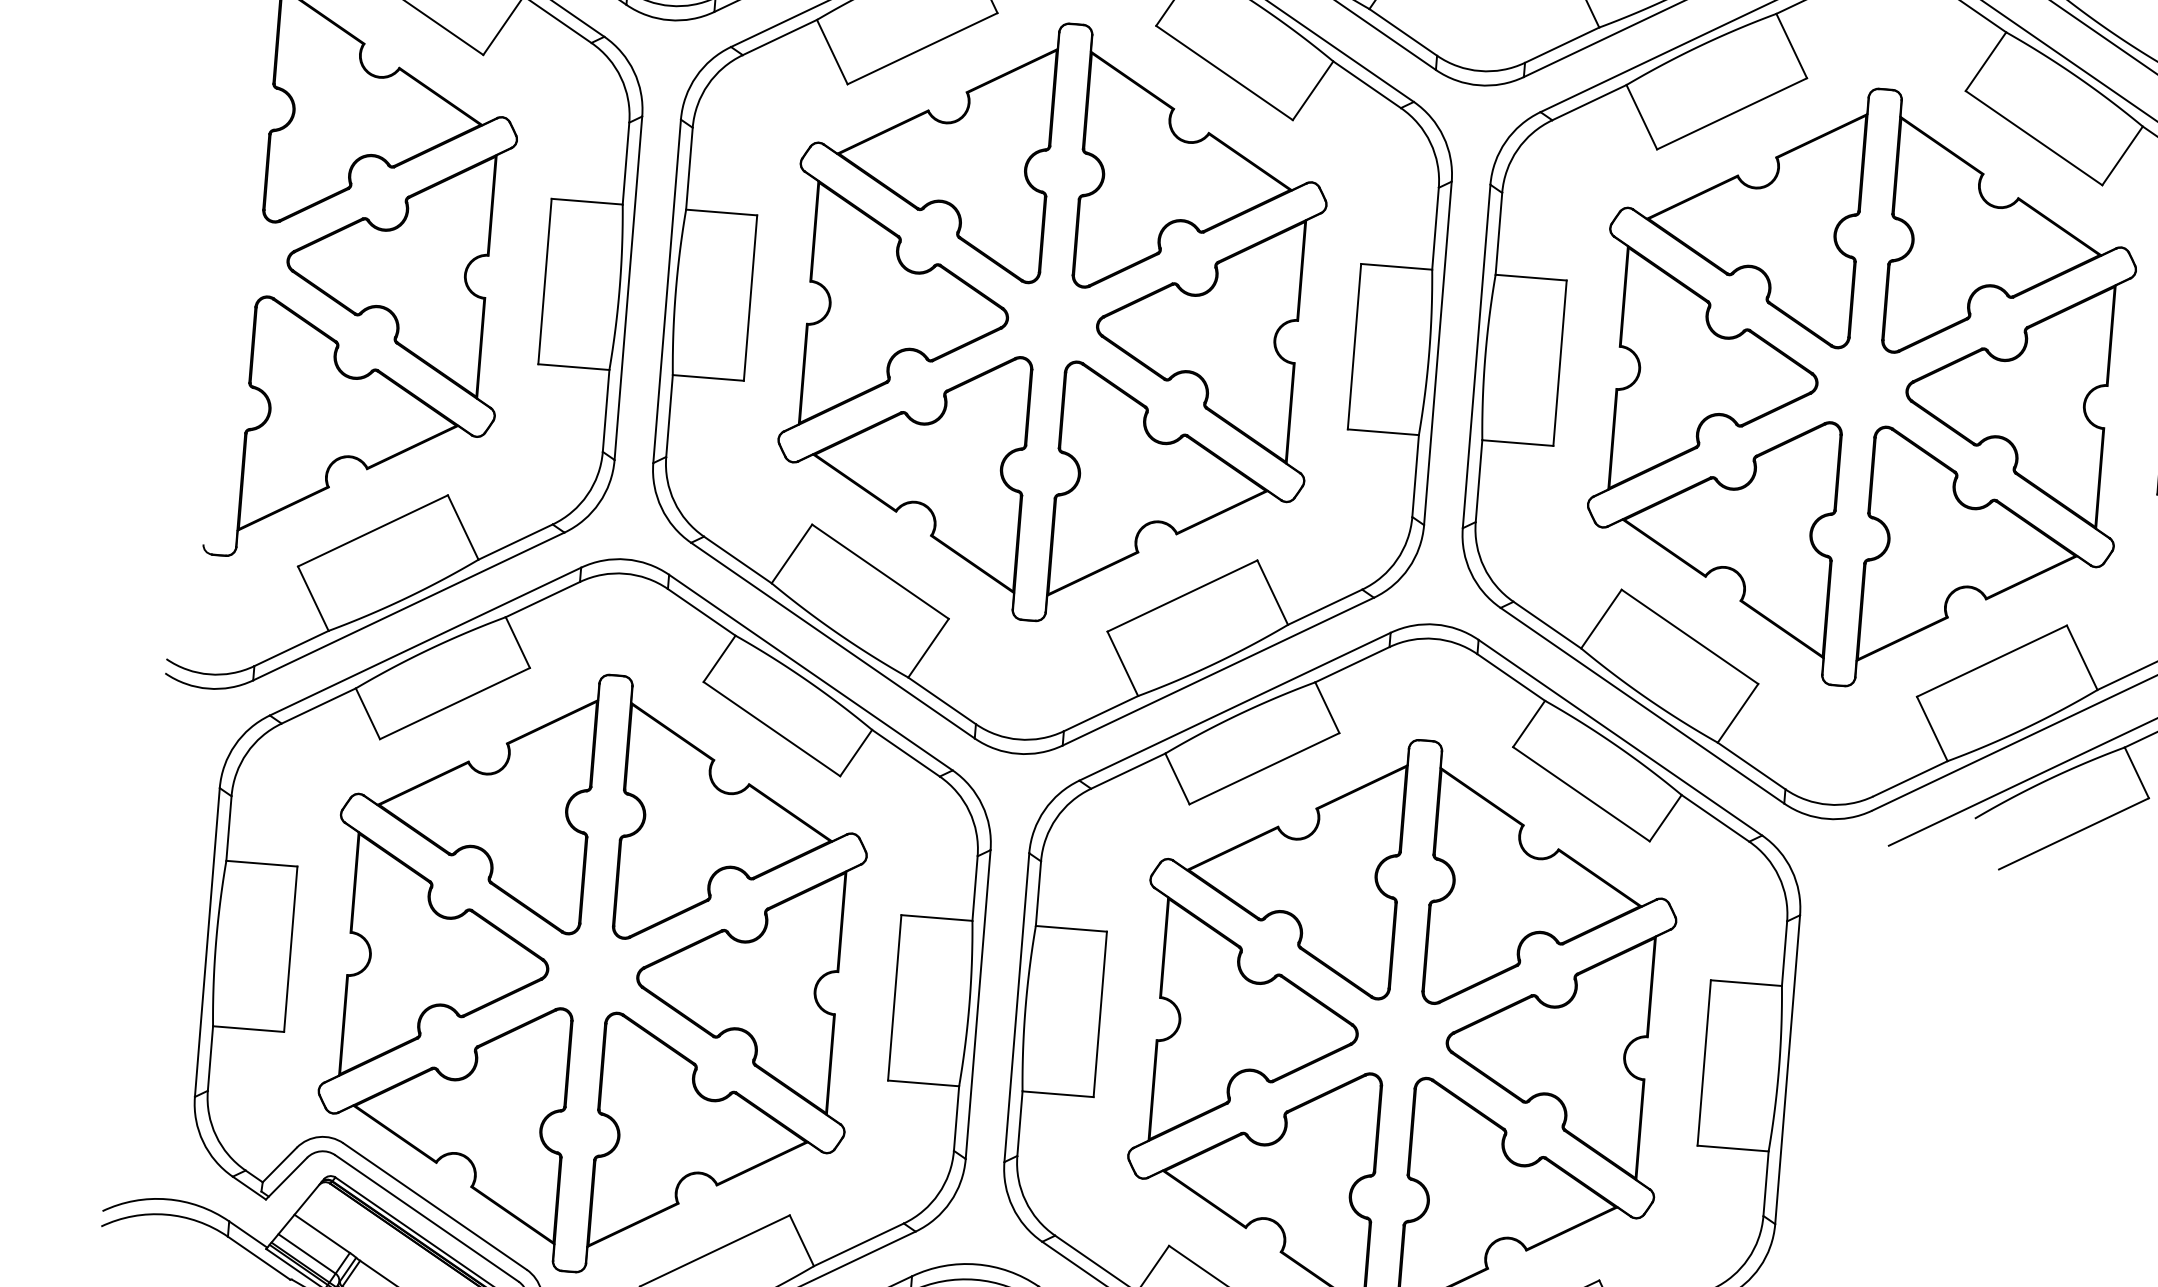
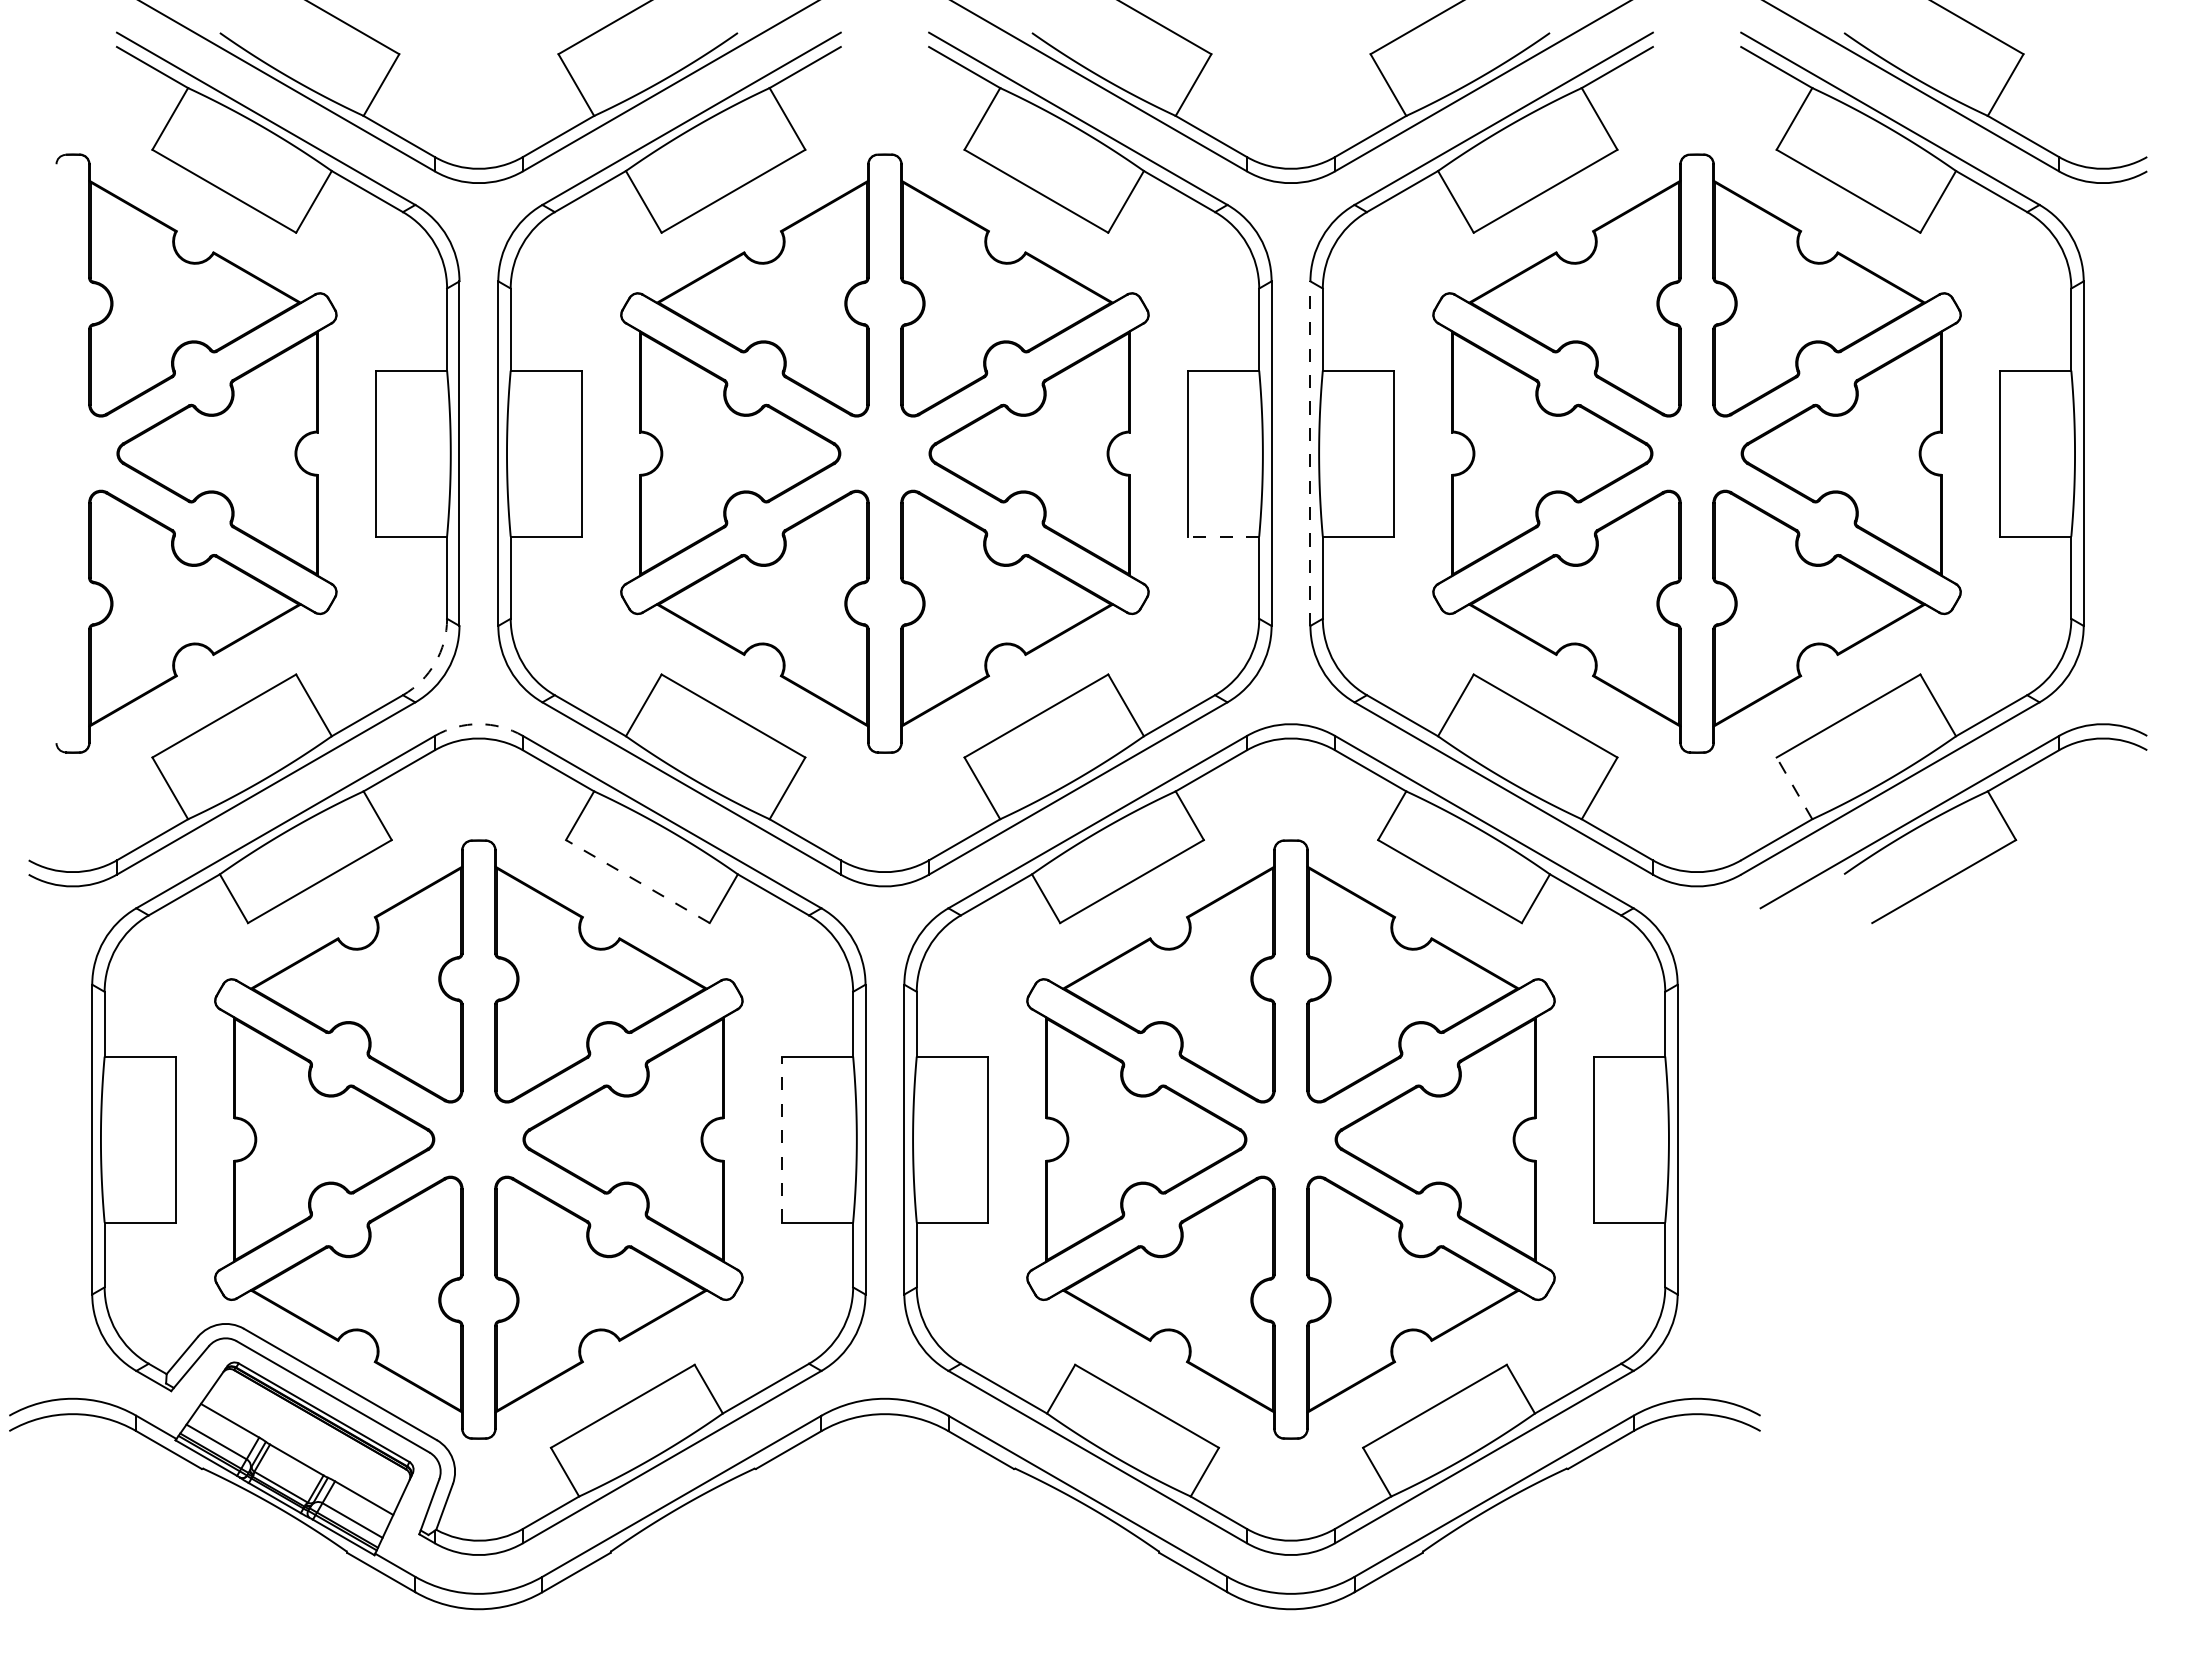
line: (1476, 356) -> (1310, 453), solid -> dashed
line: (1383, 432) -> (1223, 536), solid -> dashed
arc: (587, 494) -> (435, 662), solid -> dashed
arc: (625, 559) -> (478, 724), solid -> dashed
line: (771, 728) -> (637, 881), solid -> dashed
line: (1932, 729) -> (1794, 788), solid -> dashed
line: (894, 997) -> (781, 1139), solid -> dashed

